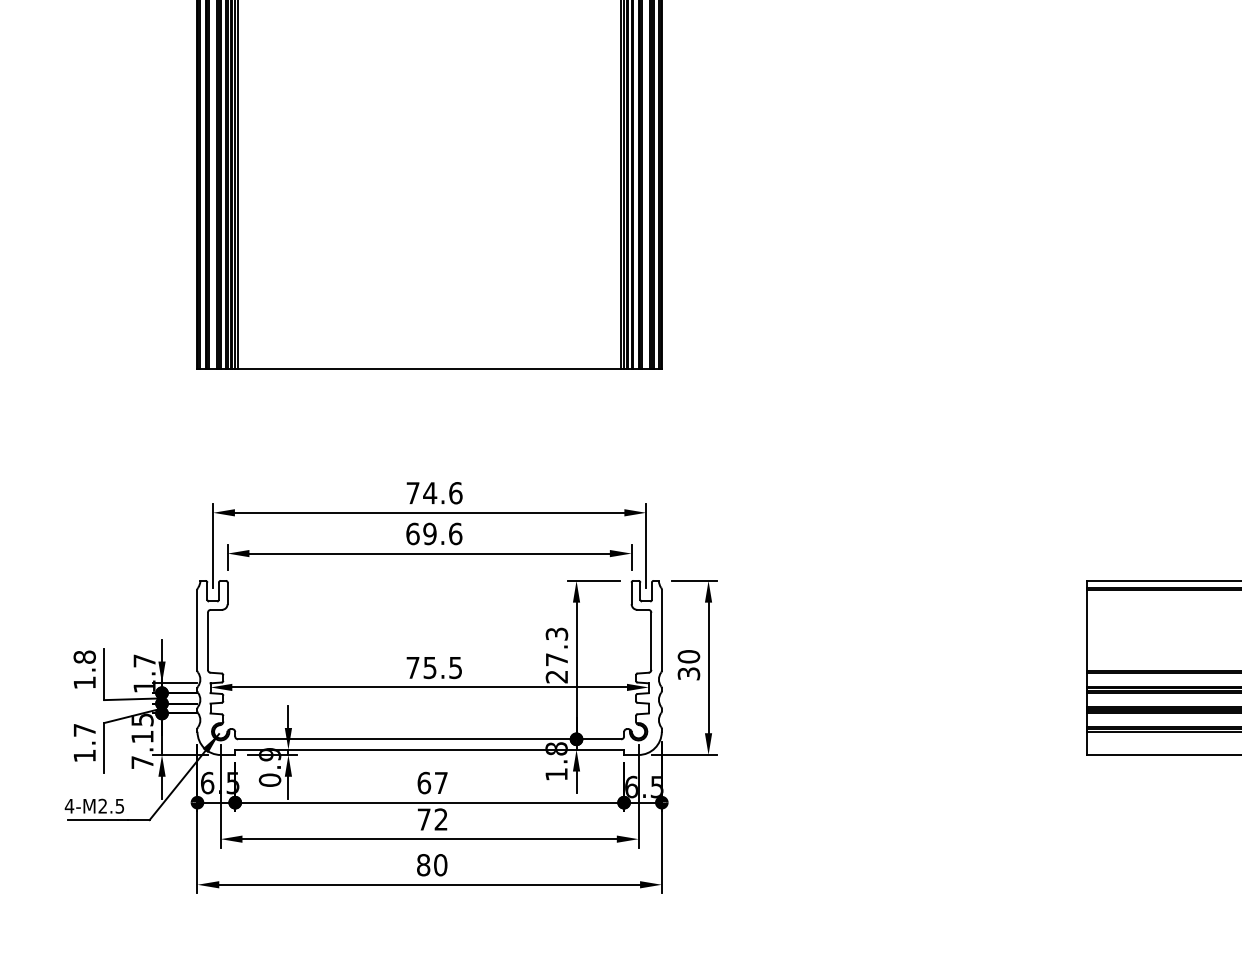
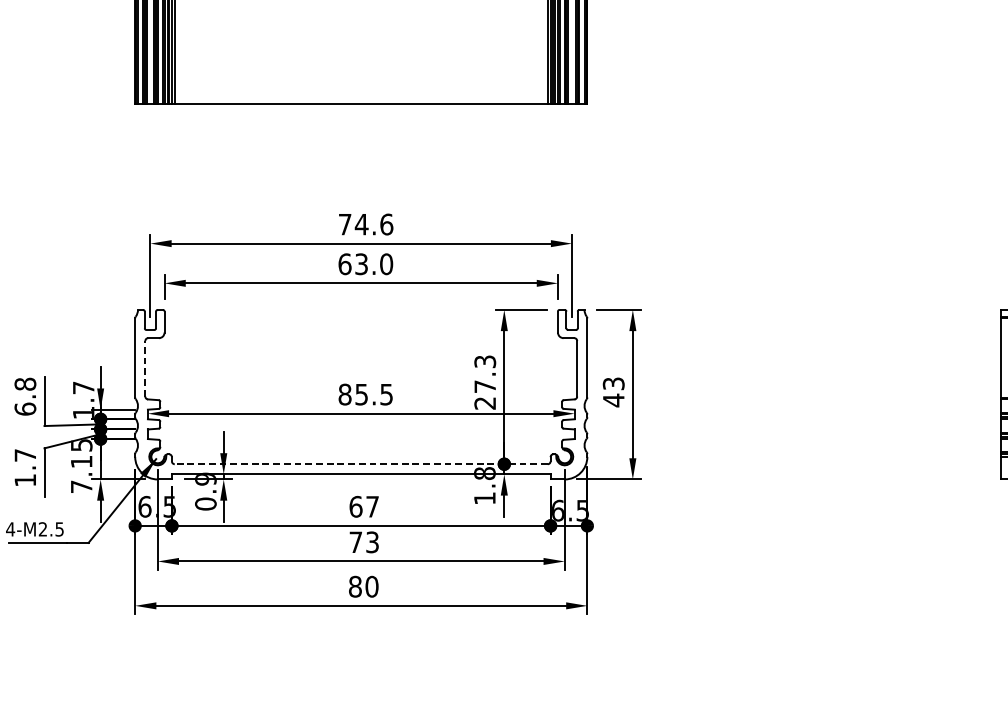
text: (442, 533) -> (373, 263), 69.6 -> 63.0
line: (207, 641) -> (144, 368), solid -> dashed
text: (688, 665) -> (613, 392), 30 -> 43
text: (412, 667) -> (344, 394), 75.5 -> 85.5
text: (84, 682) -> (25, 408), 1.8 -> 6.8
line: (429, 739) -> (361, 464), solid -> dashed
text: (440, 819) -> (371, 542), 72 -> 73

